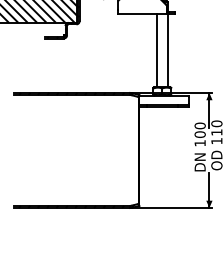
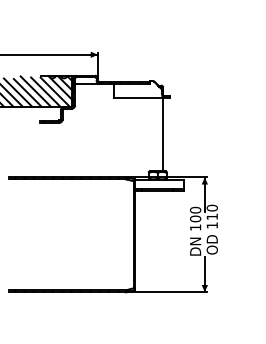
line: (157, 50) -> (152, 134), removed

